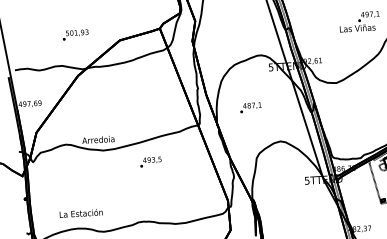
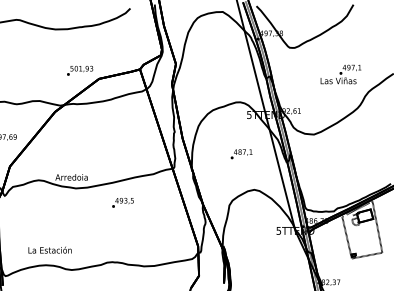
text: (76, 34) -> (80, 70), moved
text: (250, 107) -> (241, 154), moved

